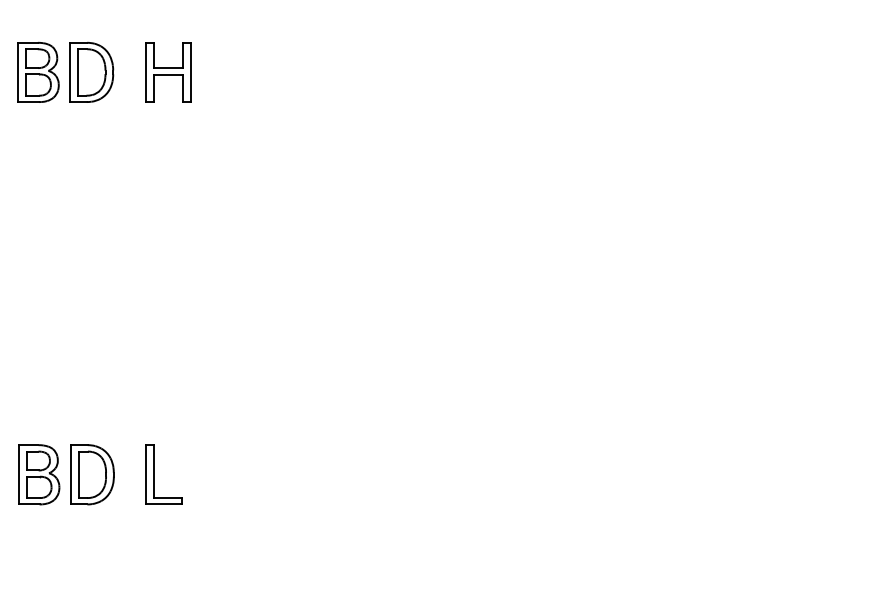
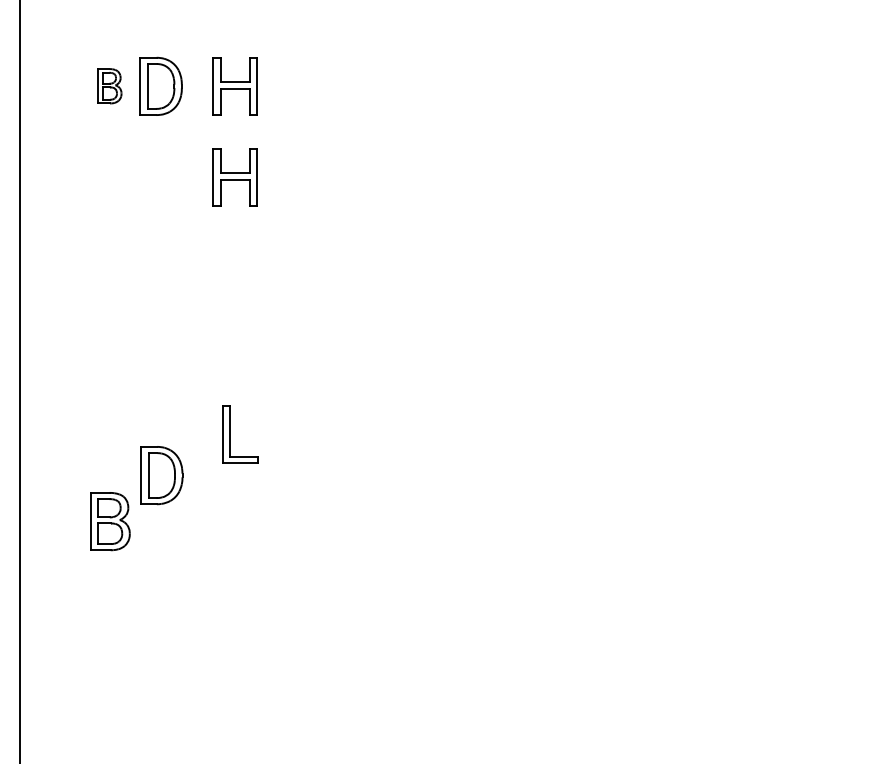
part: (38, 71) -> (109, 85), size x0.6
part: (167, 166) -> (234, 177), added
part: (39, 474) -> (110, 521), moved
part: (154, 474) -> (230, 434), moved

